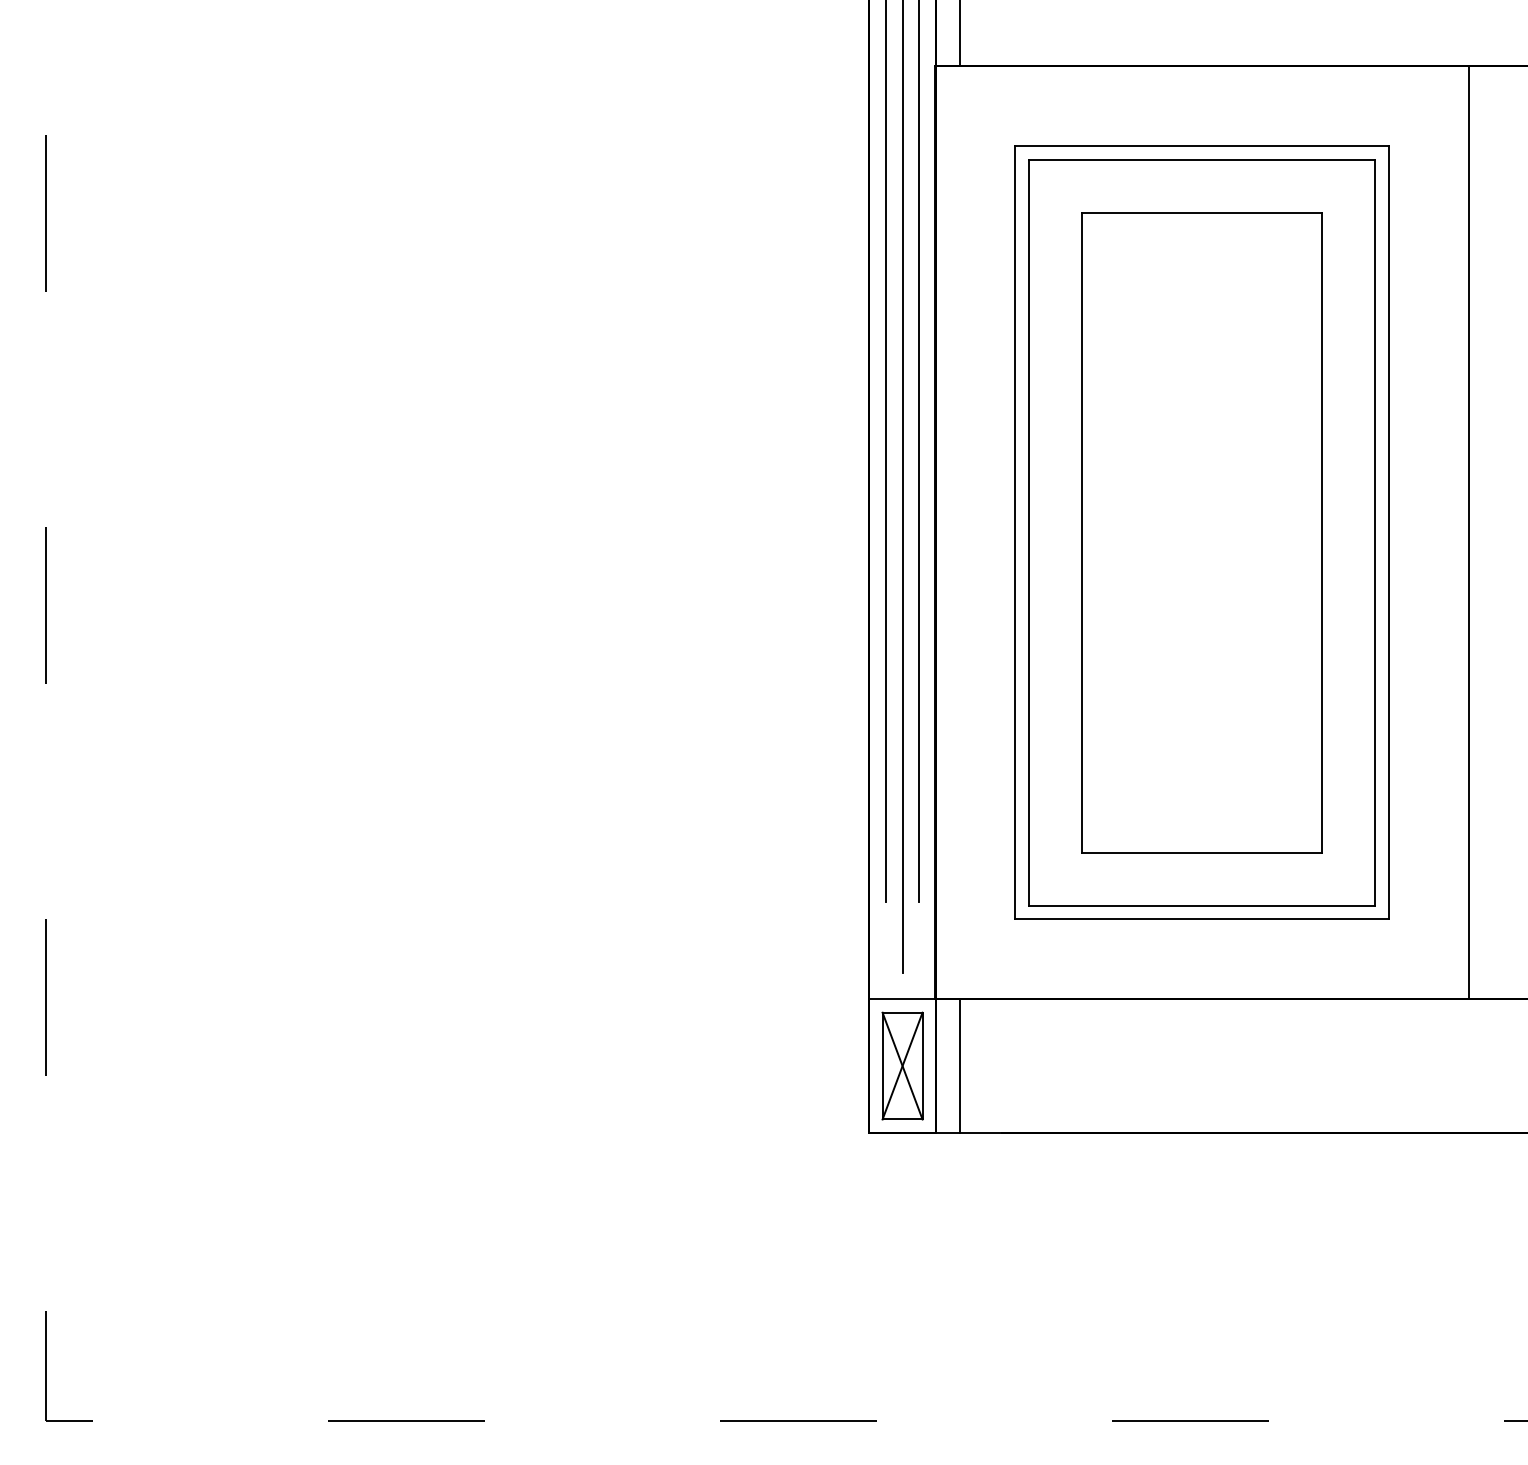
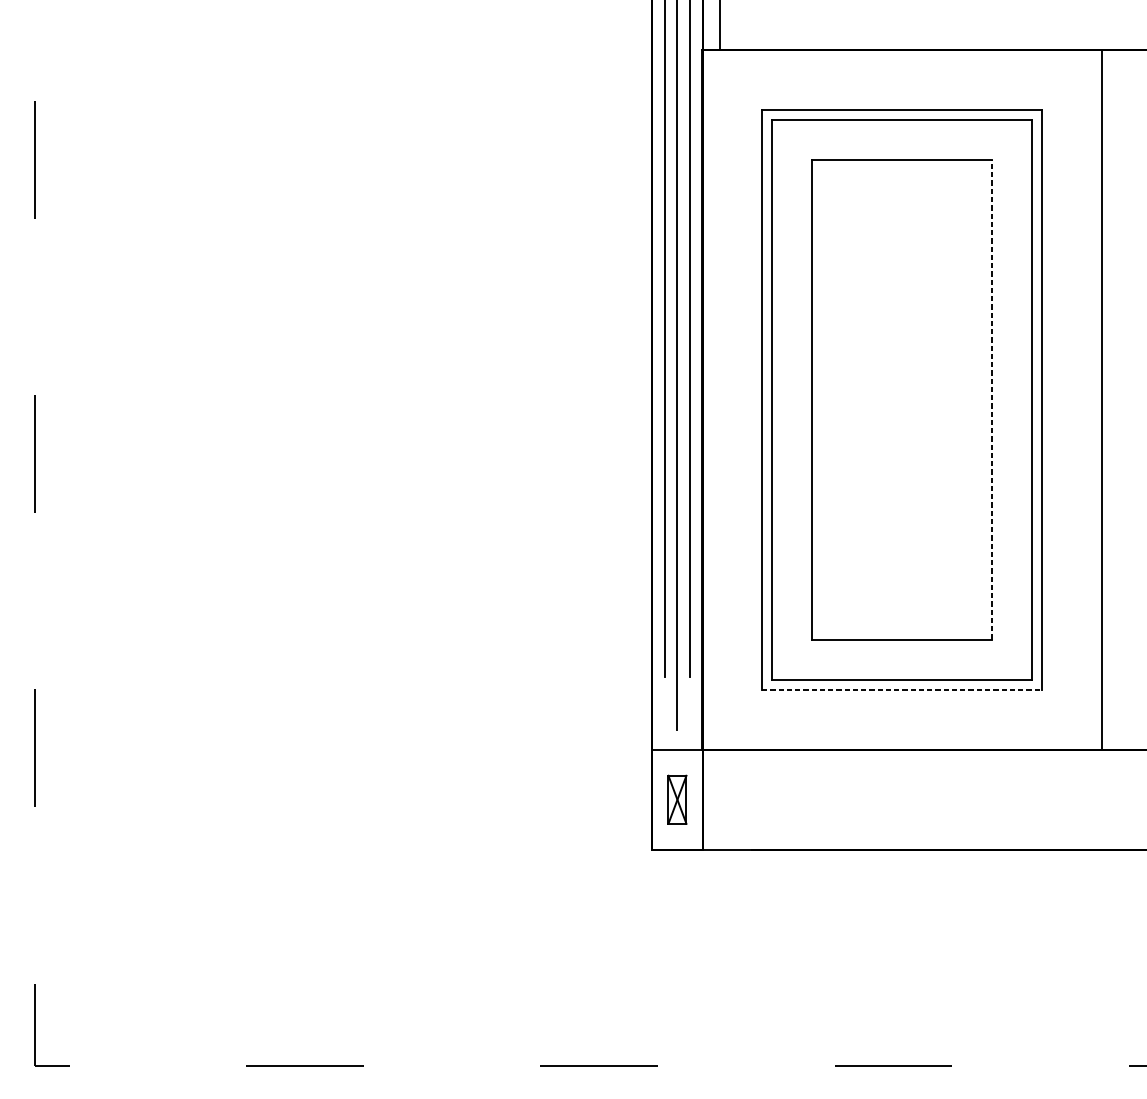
line: (1321, 532) -> (991, 399), solid -> dashed
line: (1201, 919) -> (901, 689), solid -> dashed
part: (902, 1065) -> (677, 799), size x0.6
line: (959, 1065) -> (720, 799), removed

